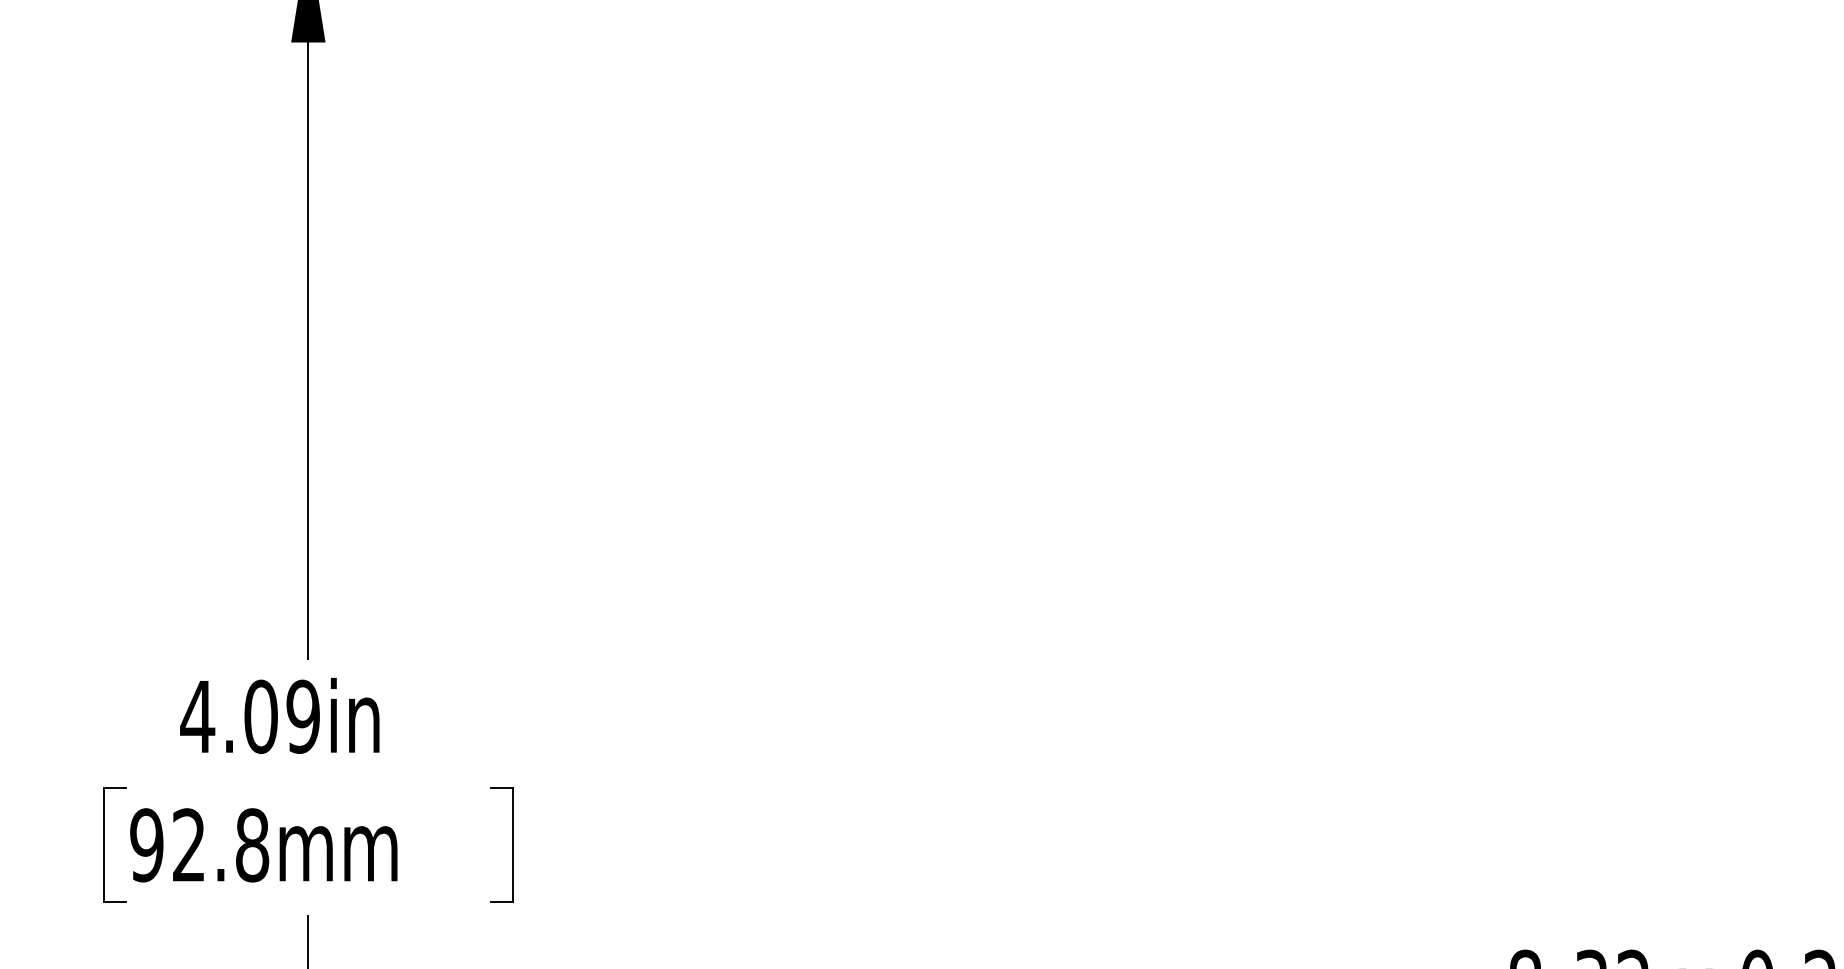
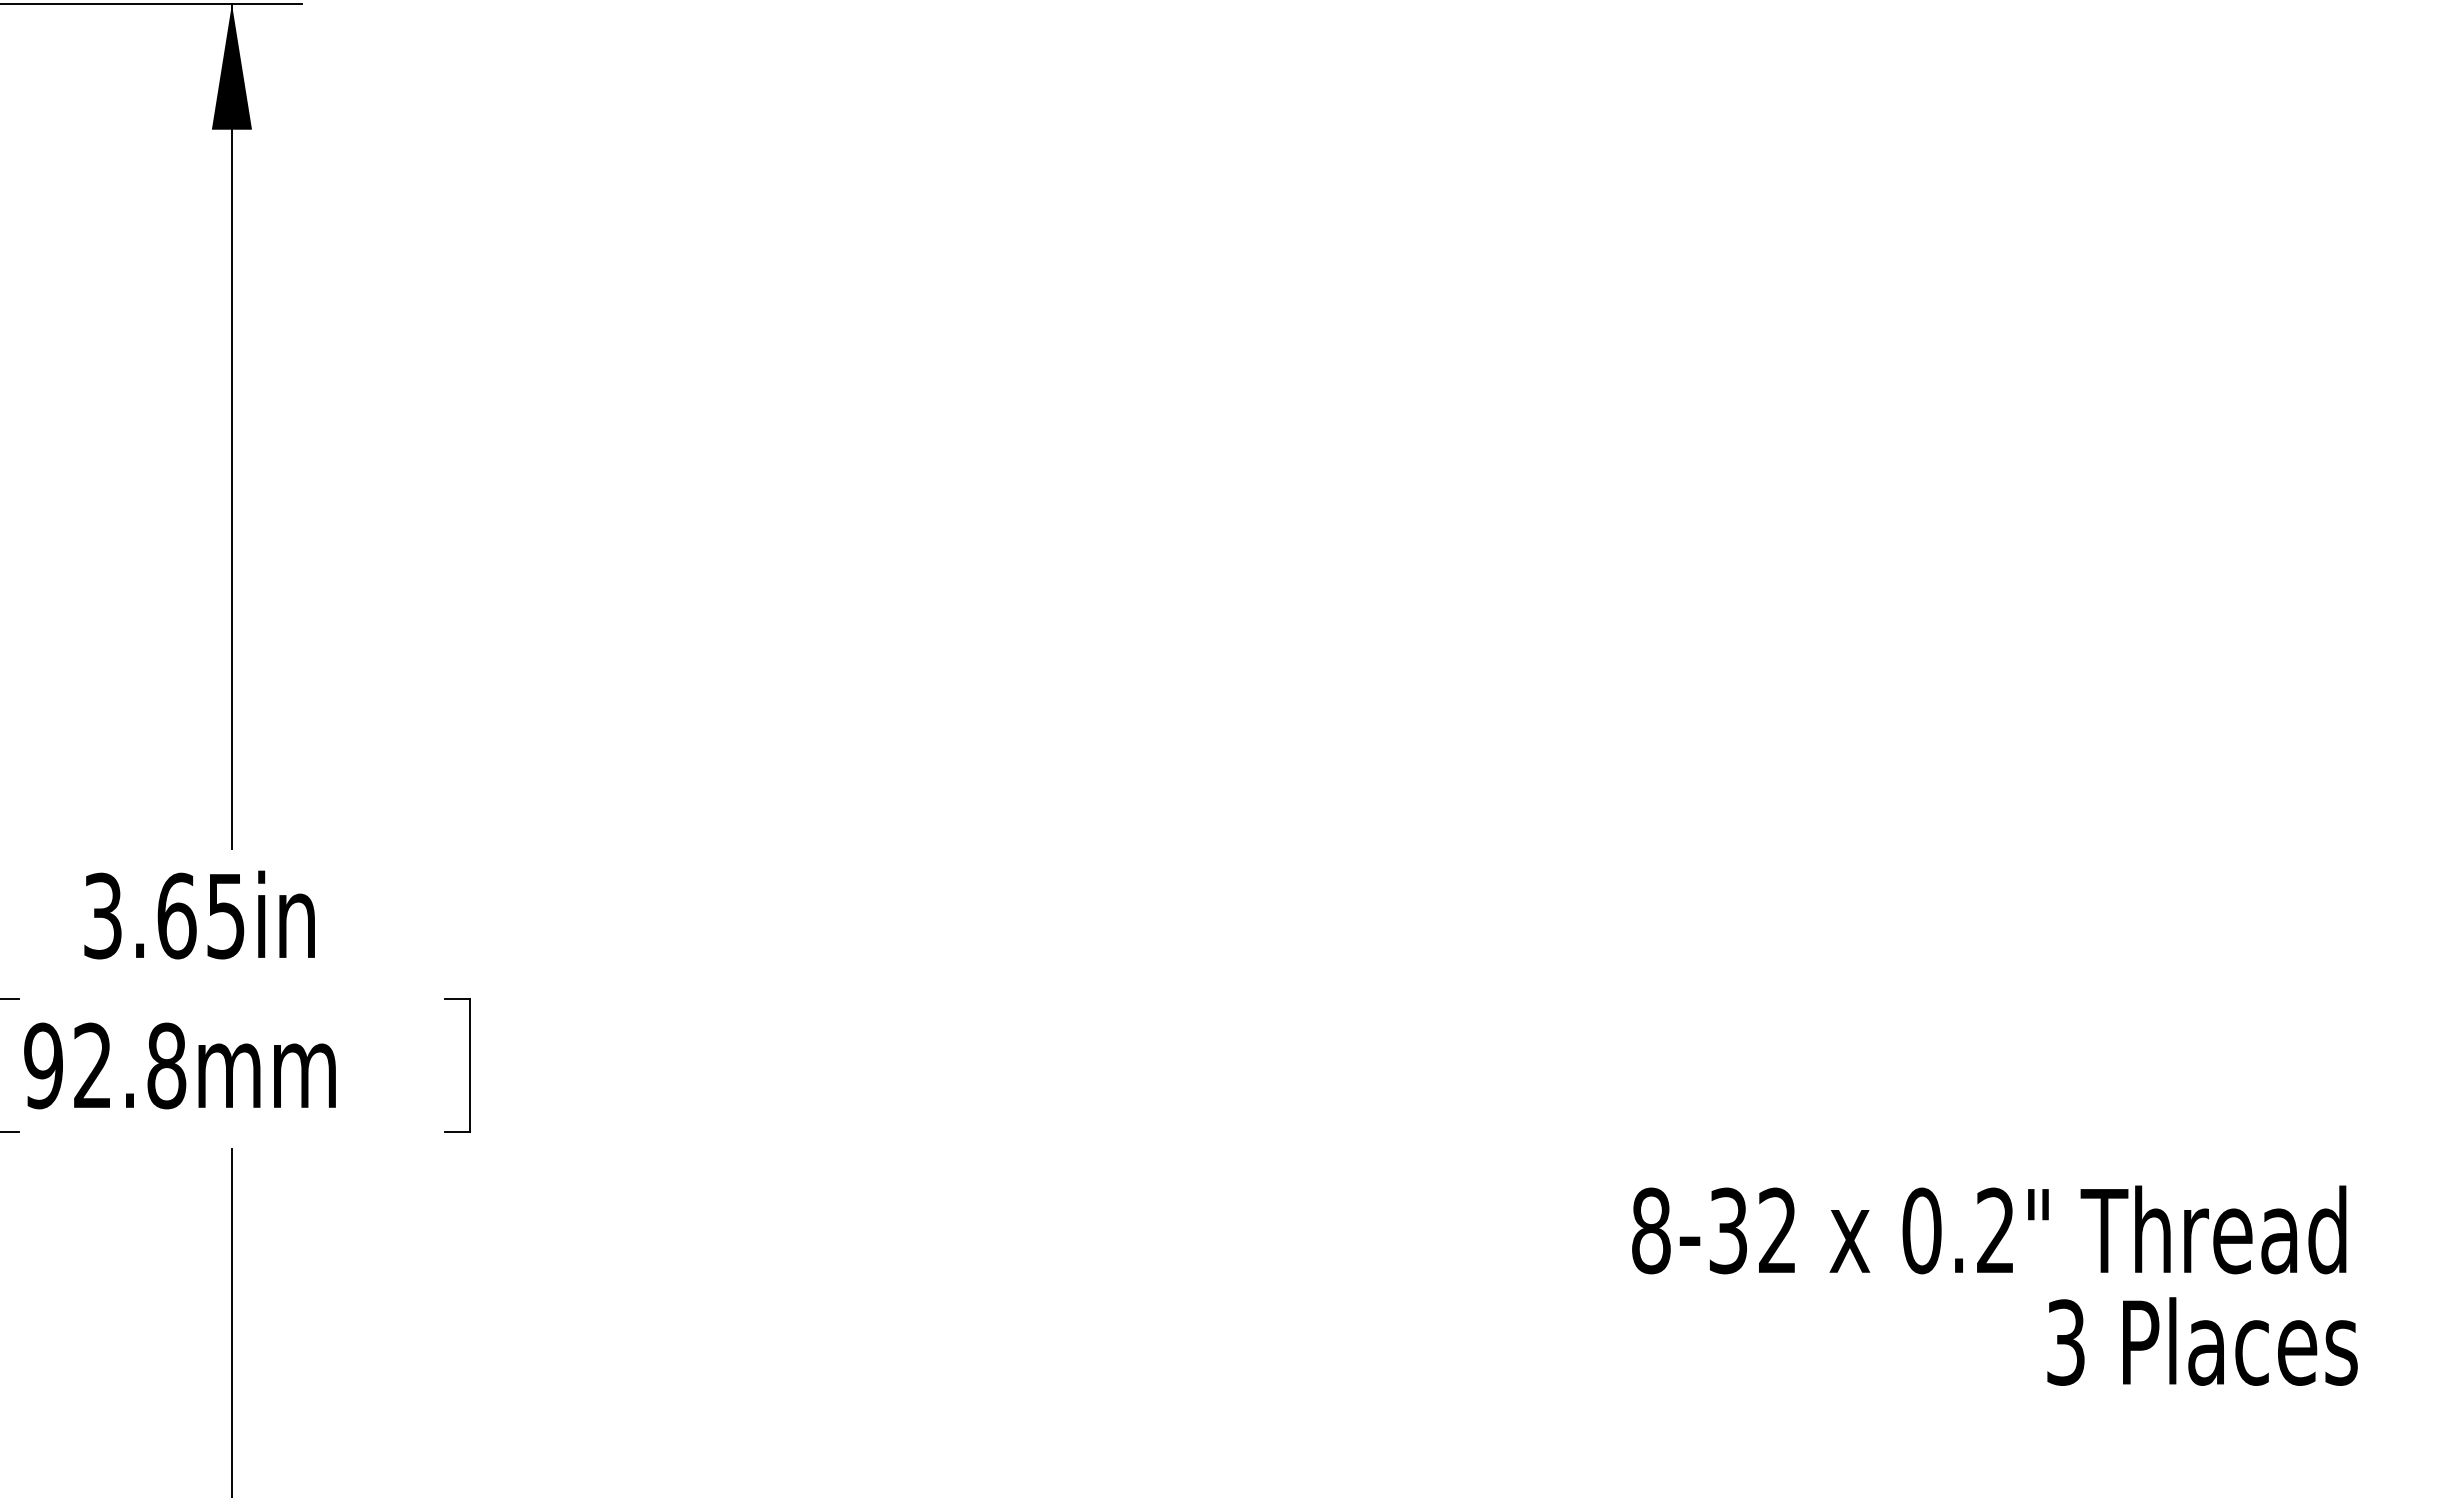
text: (249, 716) -> (163, 915), 4.09in -> 3.65in

